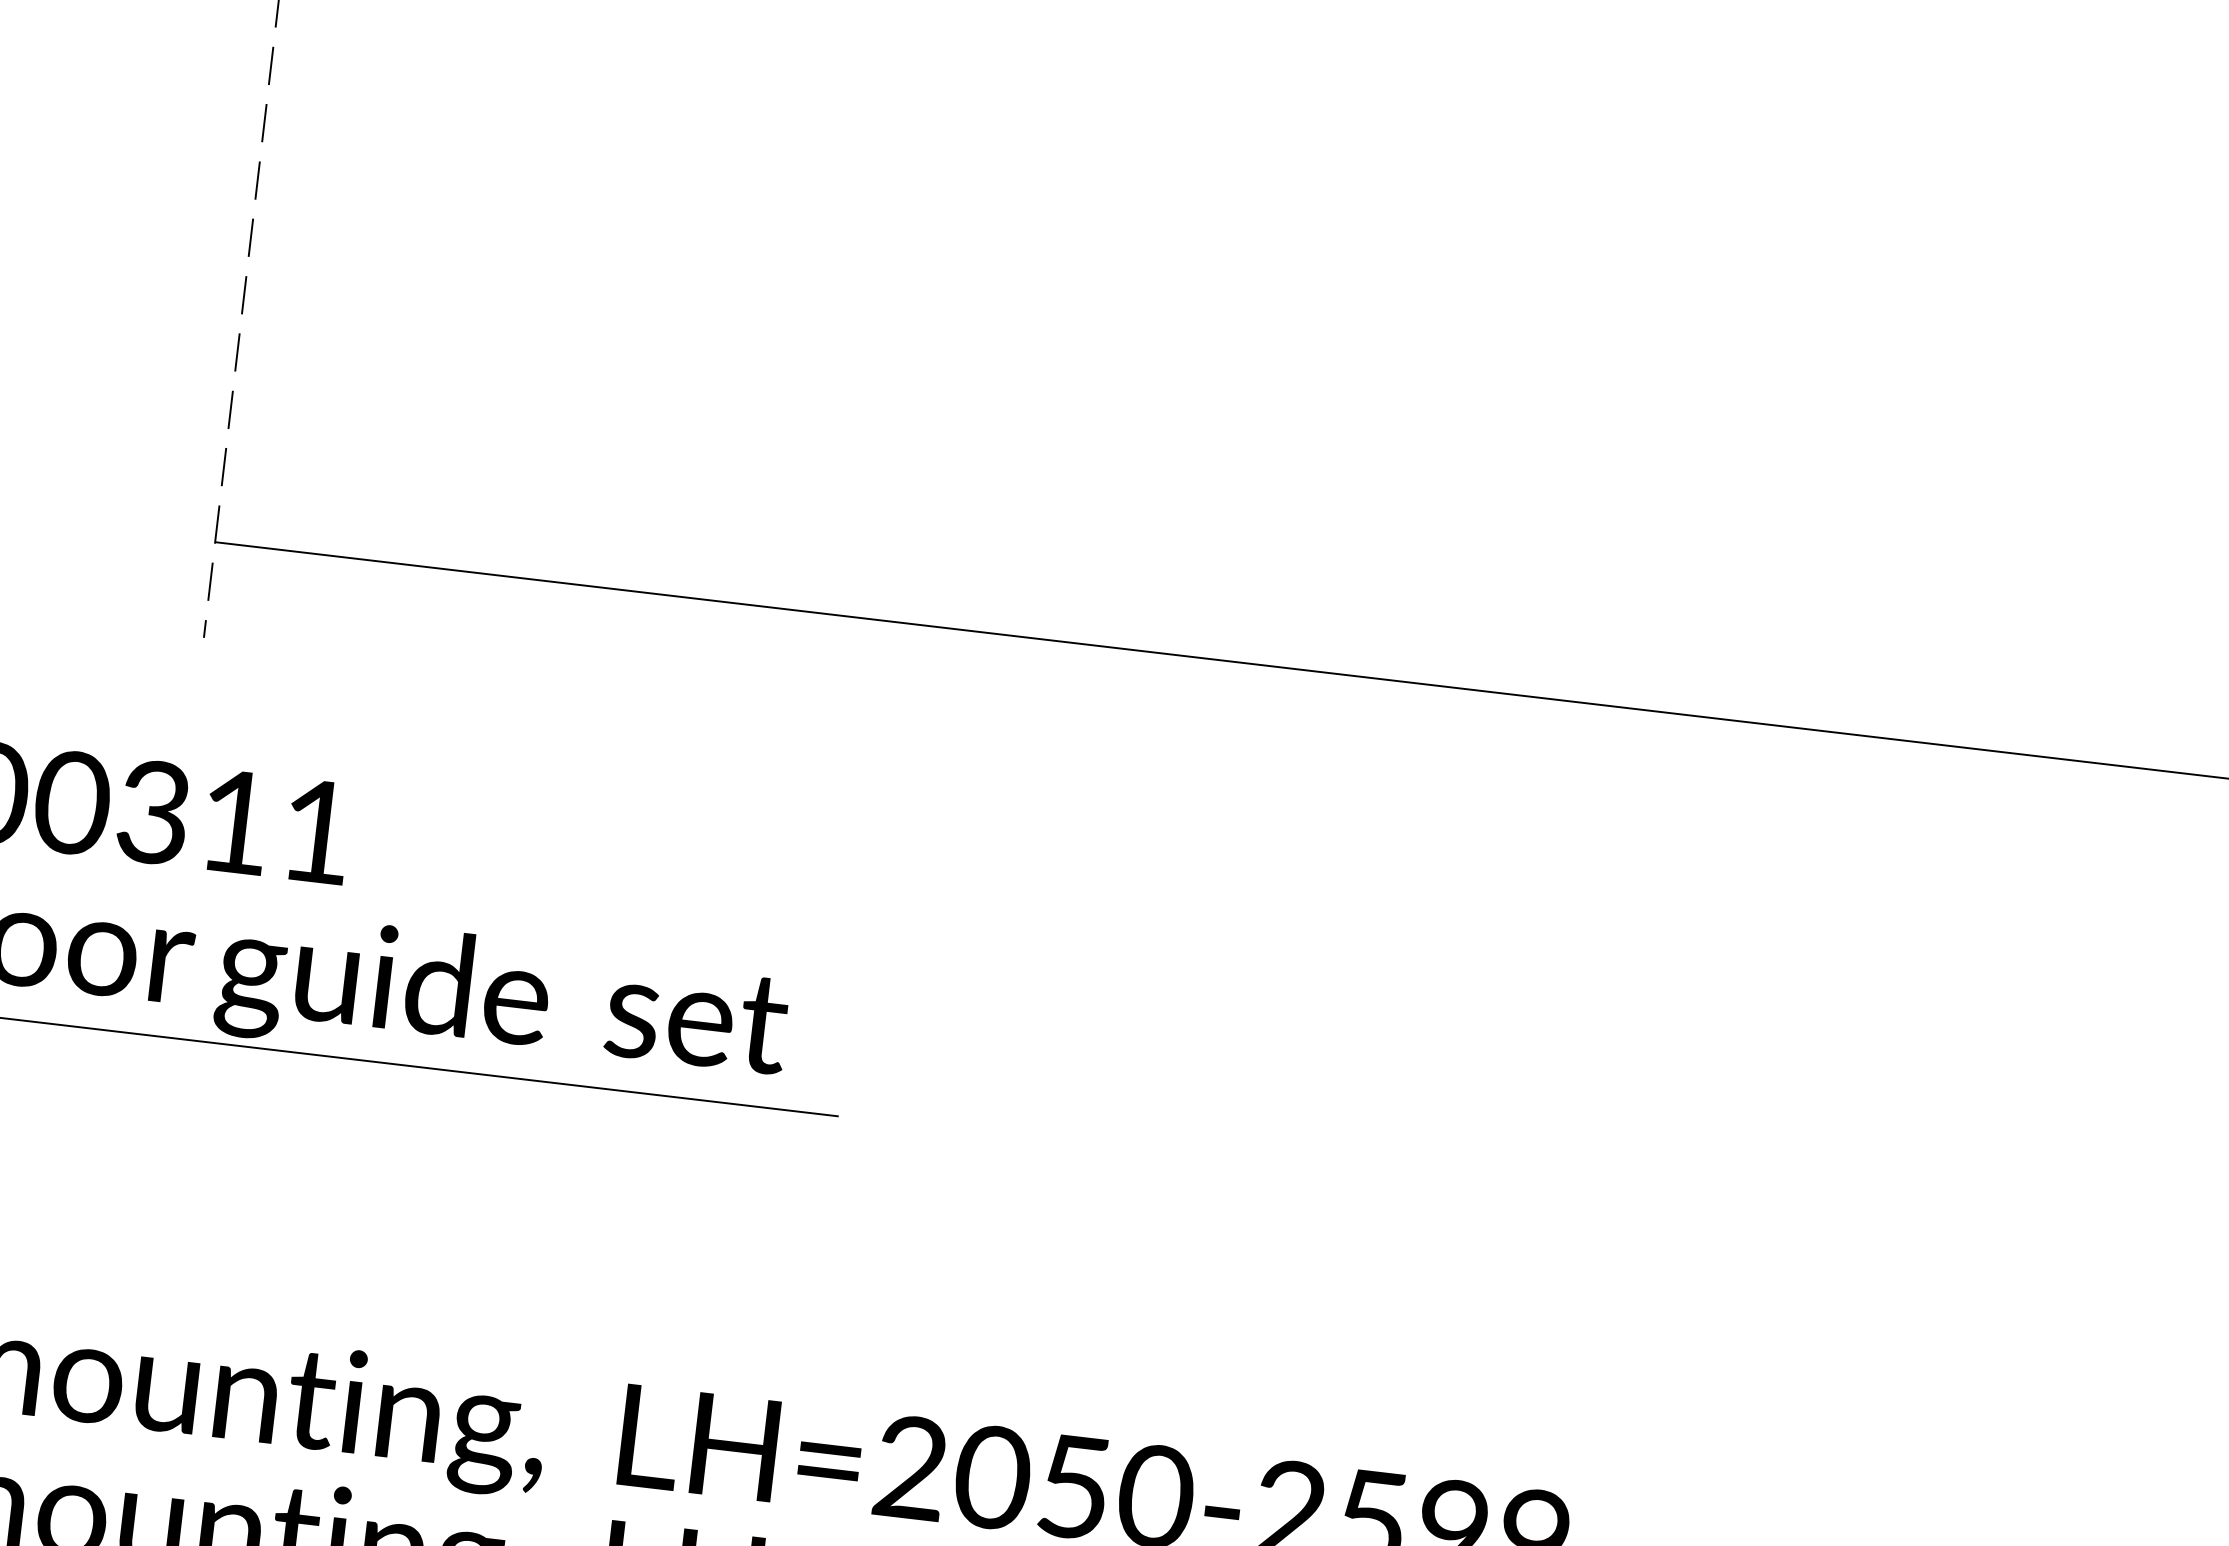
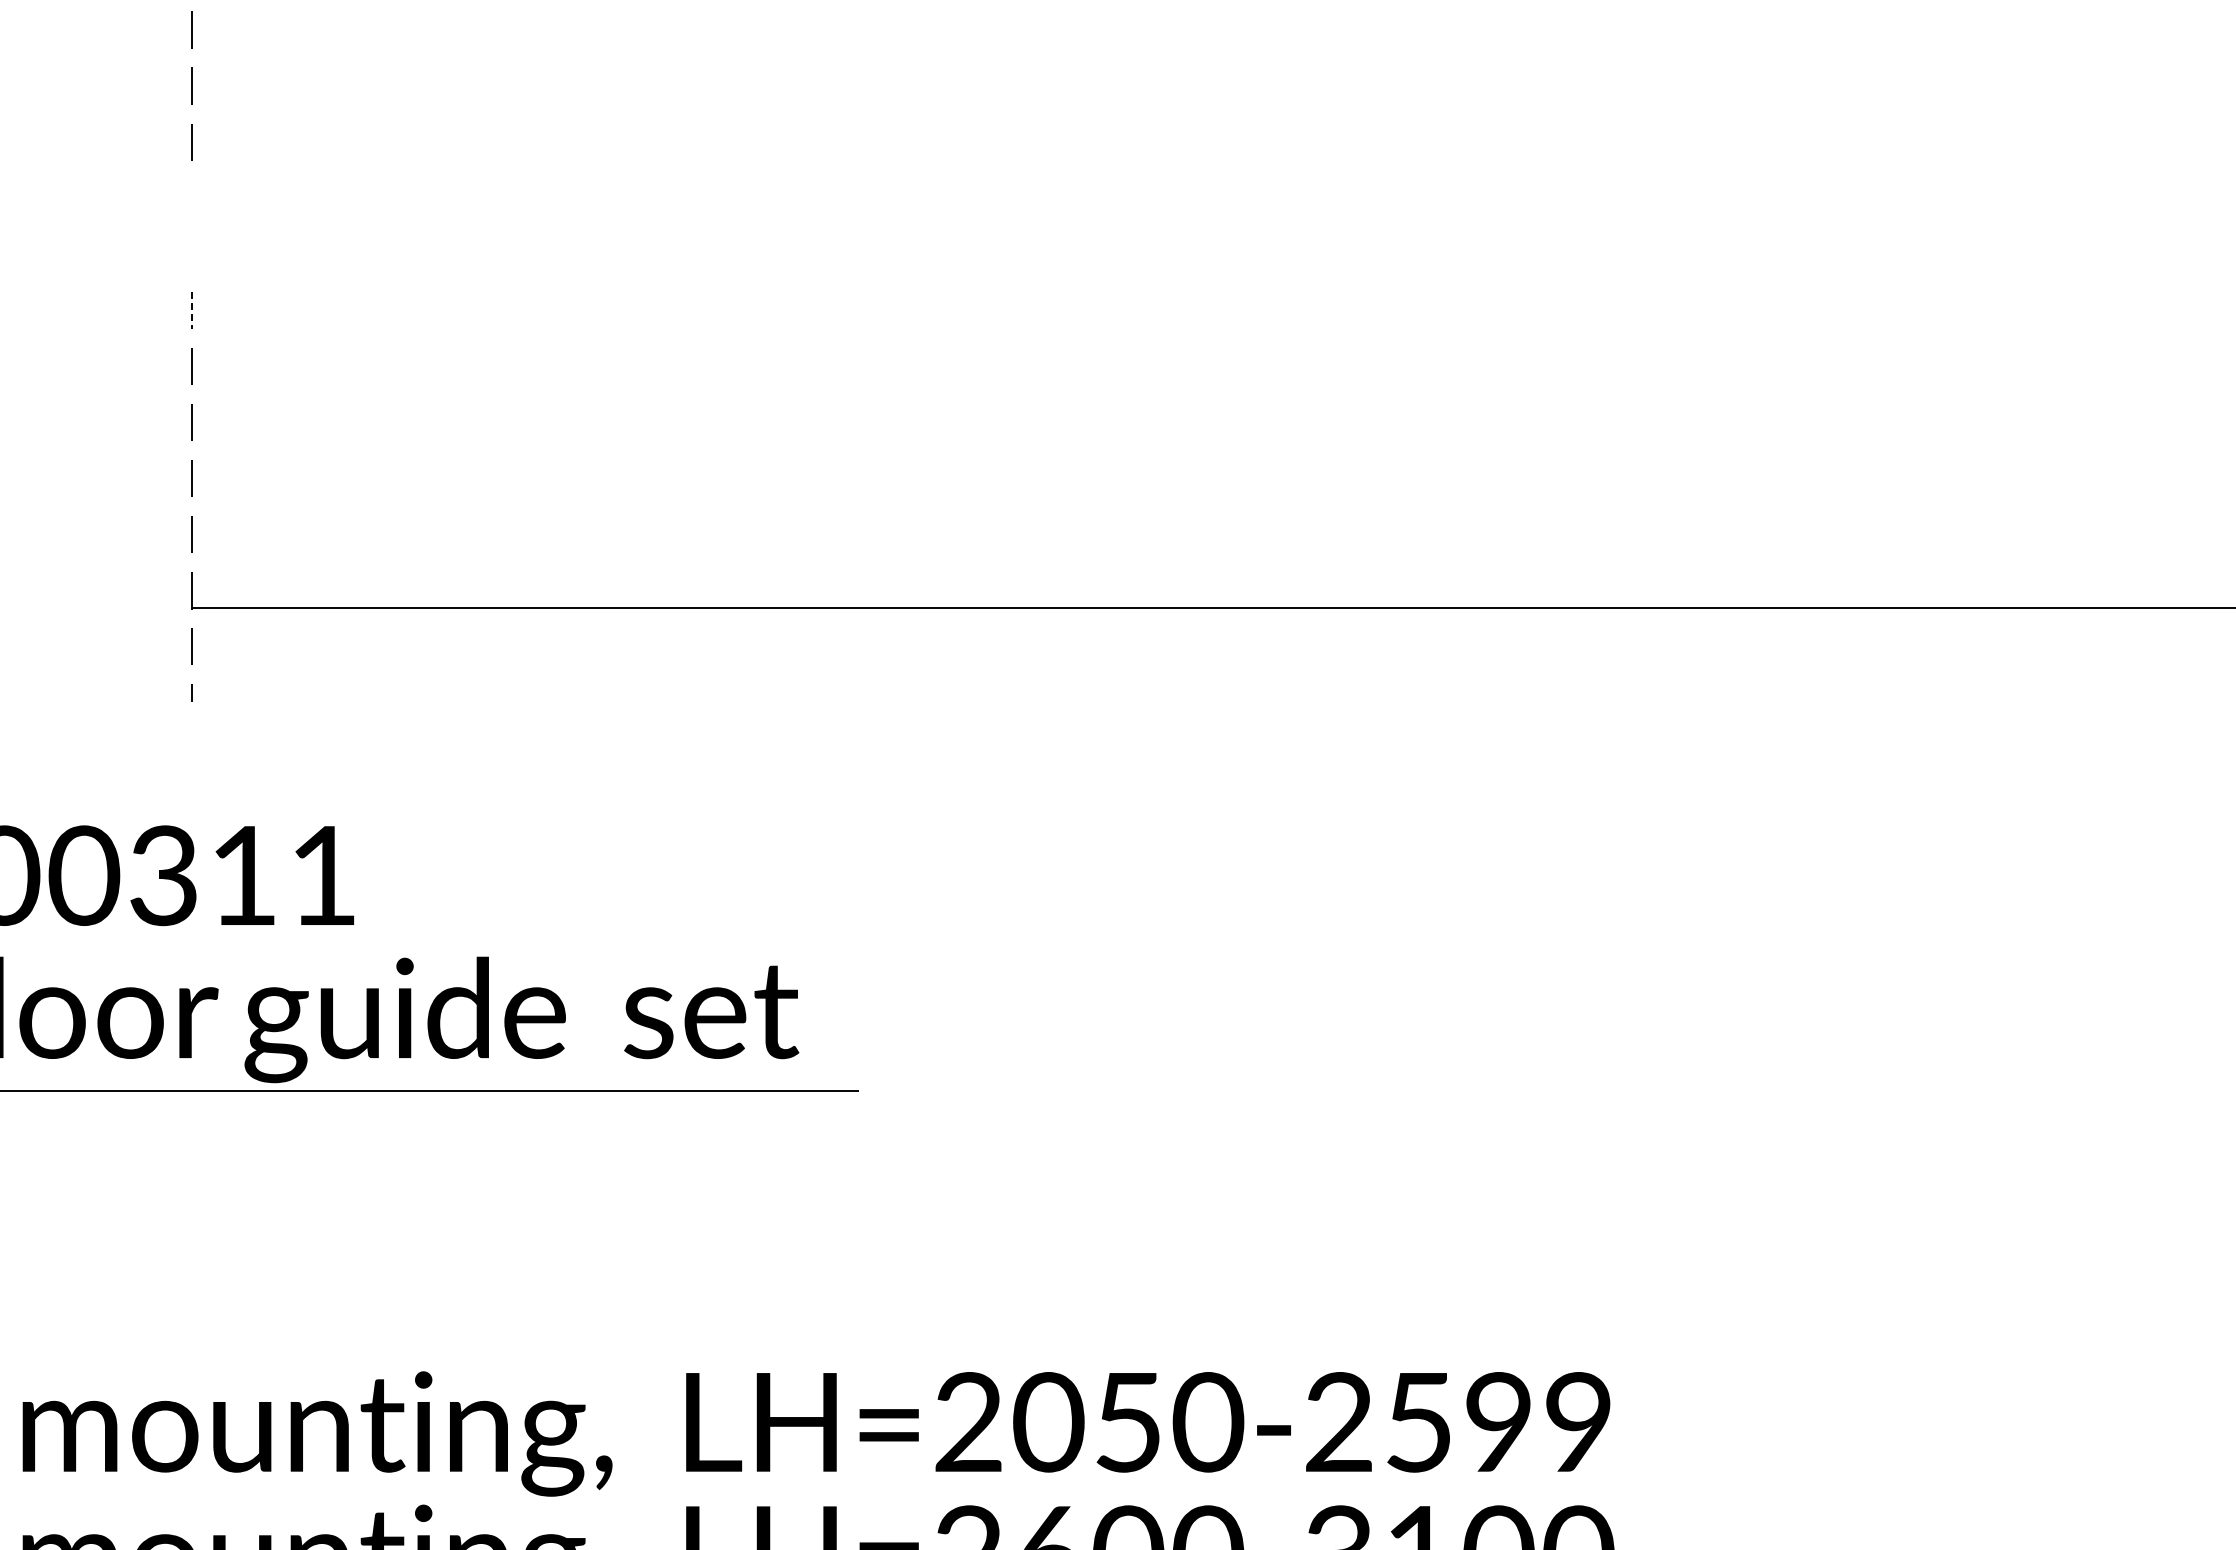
line: (263, 122) -> (191, 197), removed
line: (256, 180) -> (191, 254), removed
line: (250, 237) -> (192, 310), solid -> dashed

